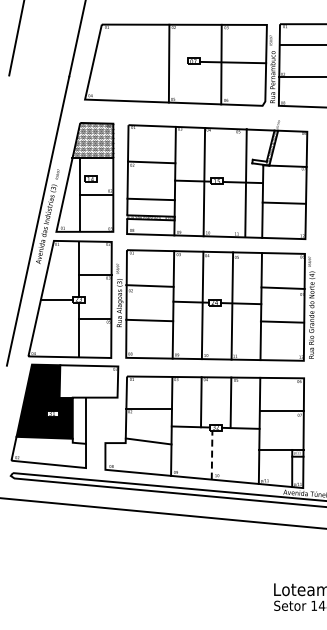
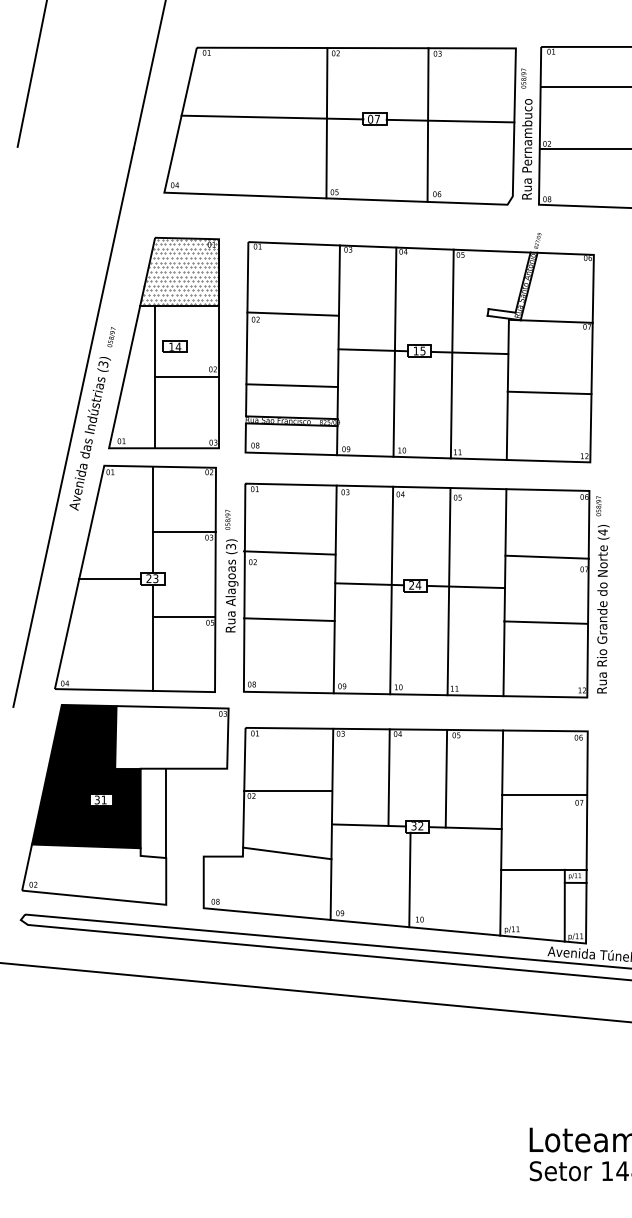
line: (140, 60) -> (271, 117), added
line: (245, 183) -> (451, 354), moved
line: (212, 454) -> (410, 878), dashed -> solid

